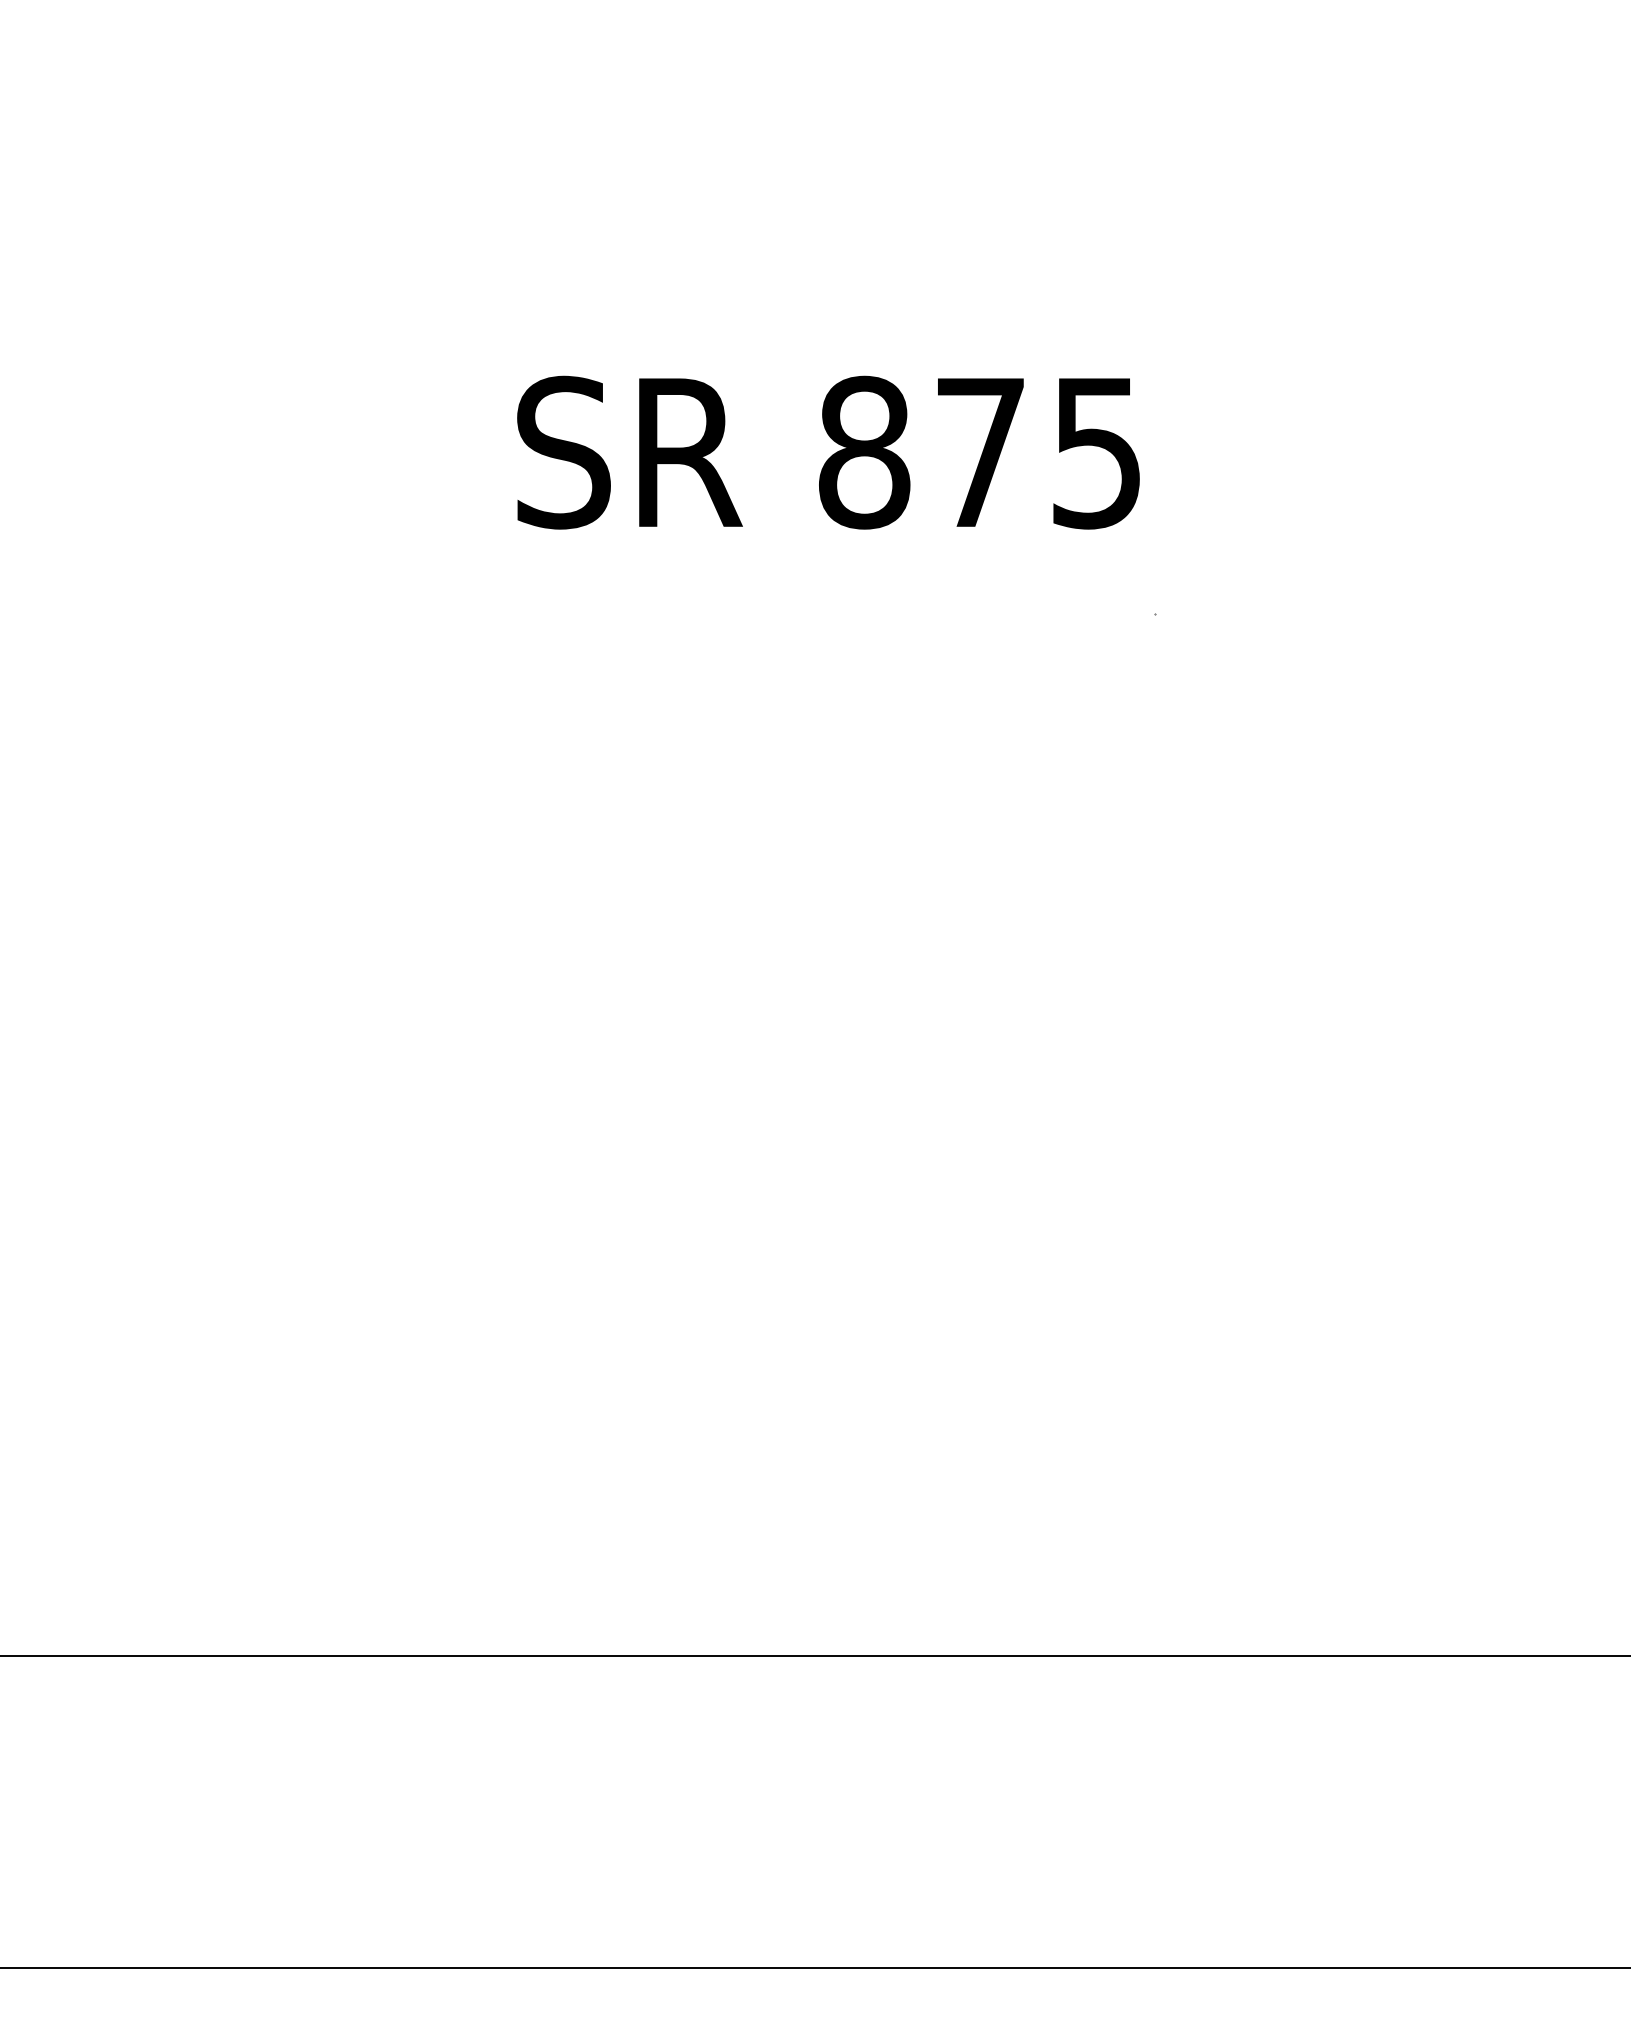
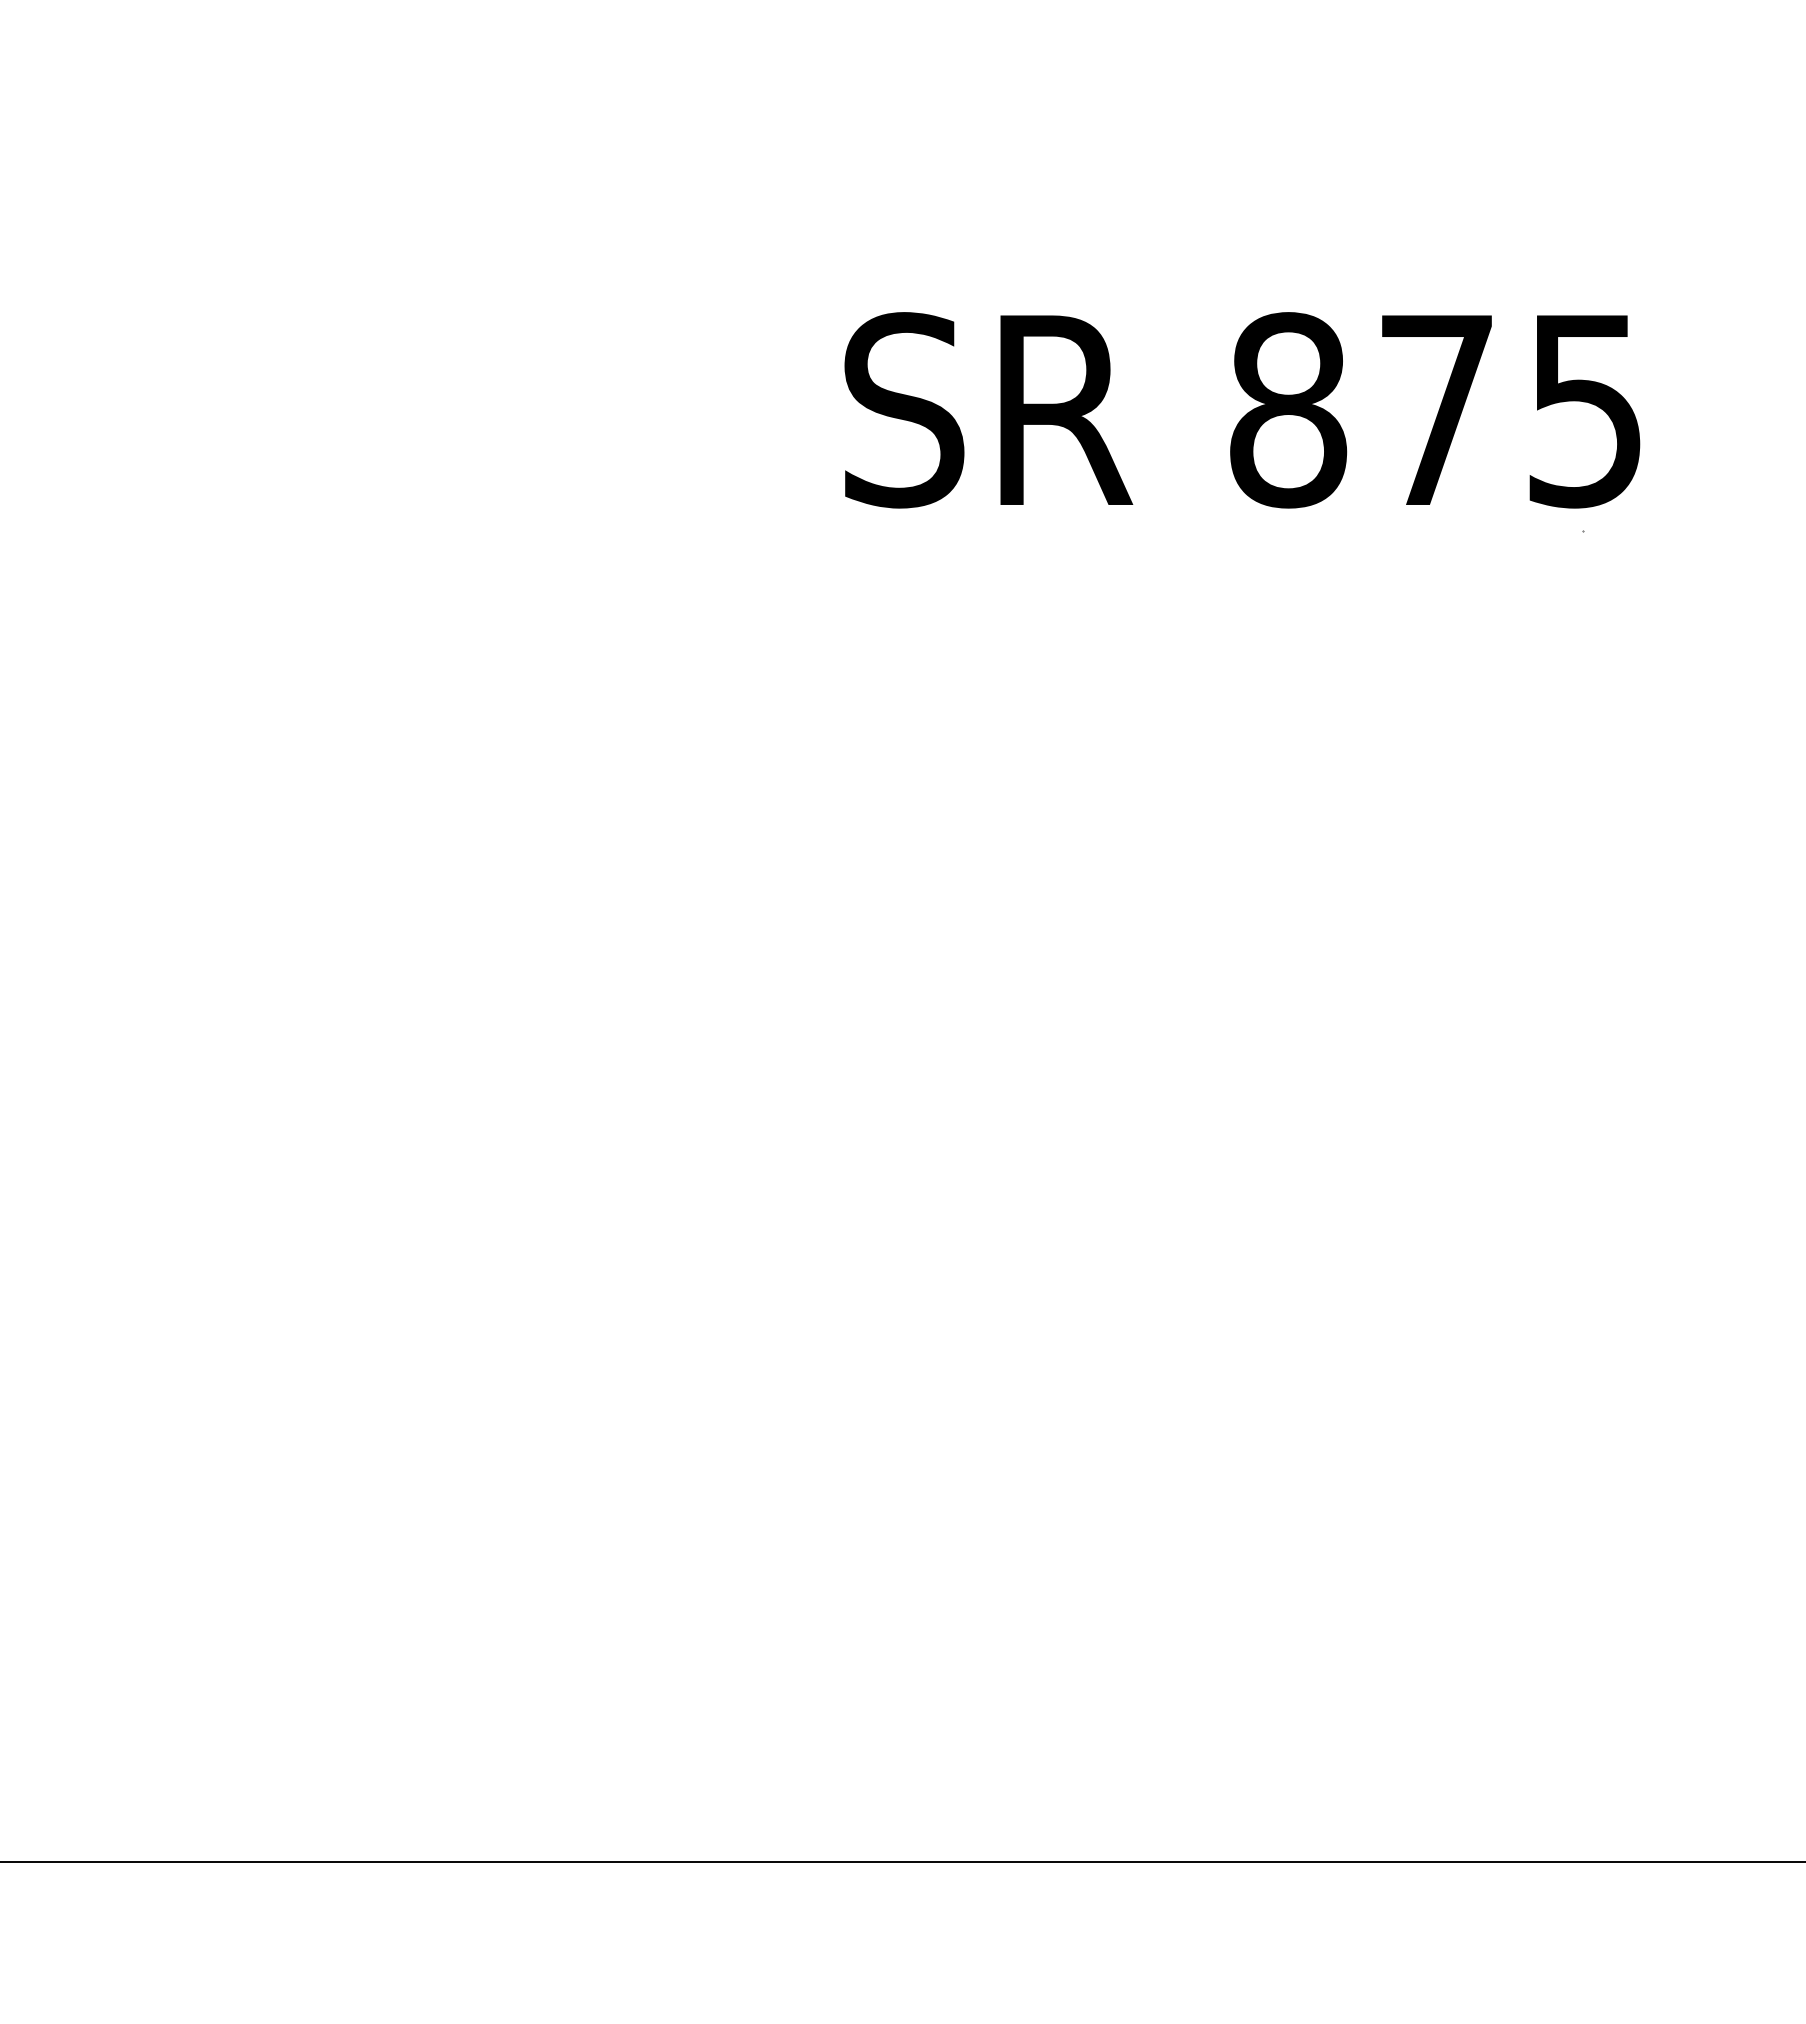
text: (828, 452) -> (1242, 410), moved

